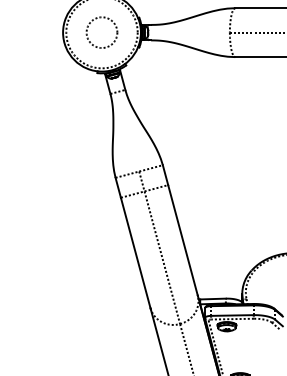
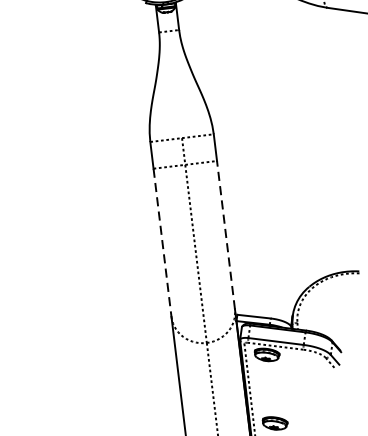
line: (182, 239) -> (225, 234), solid -> dashed
line: (135, 253) -> (162, 243), solid -> dashed

